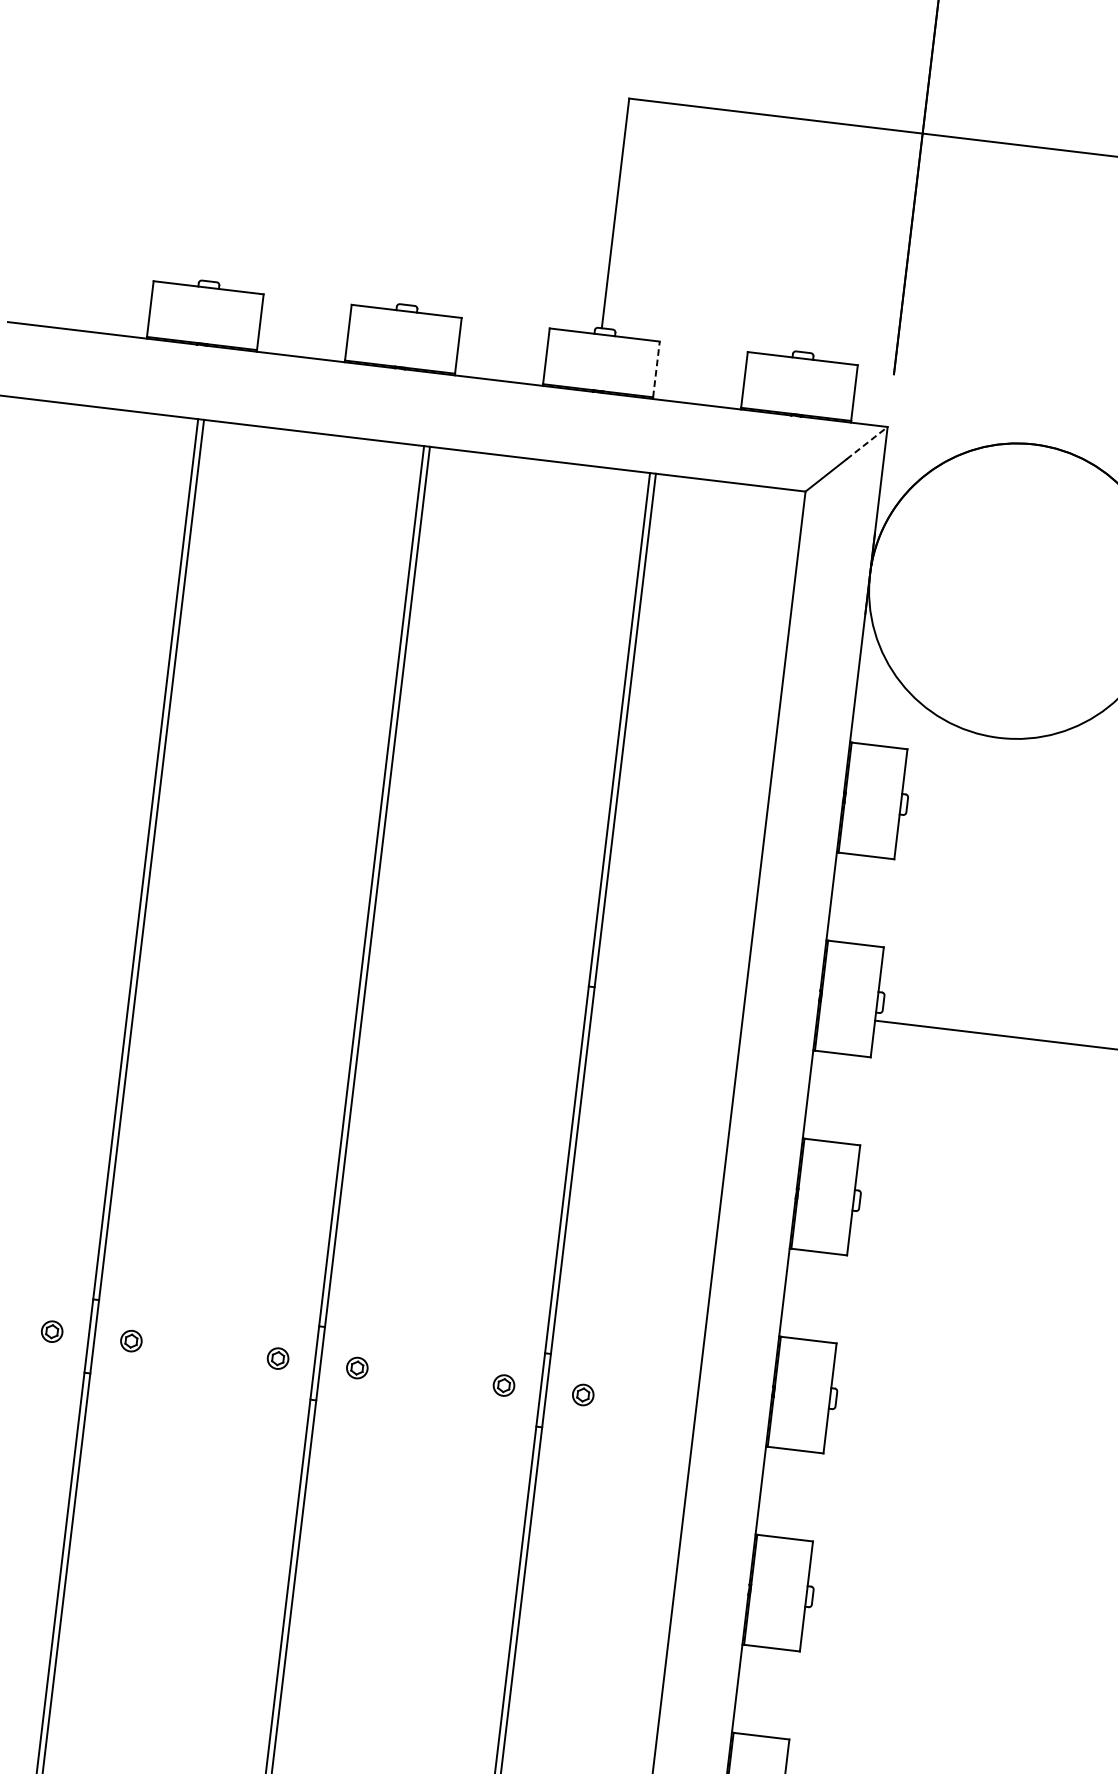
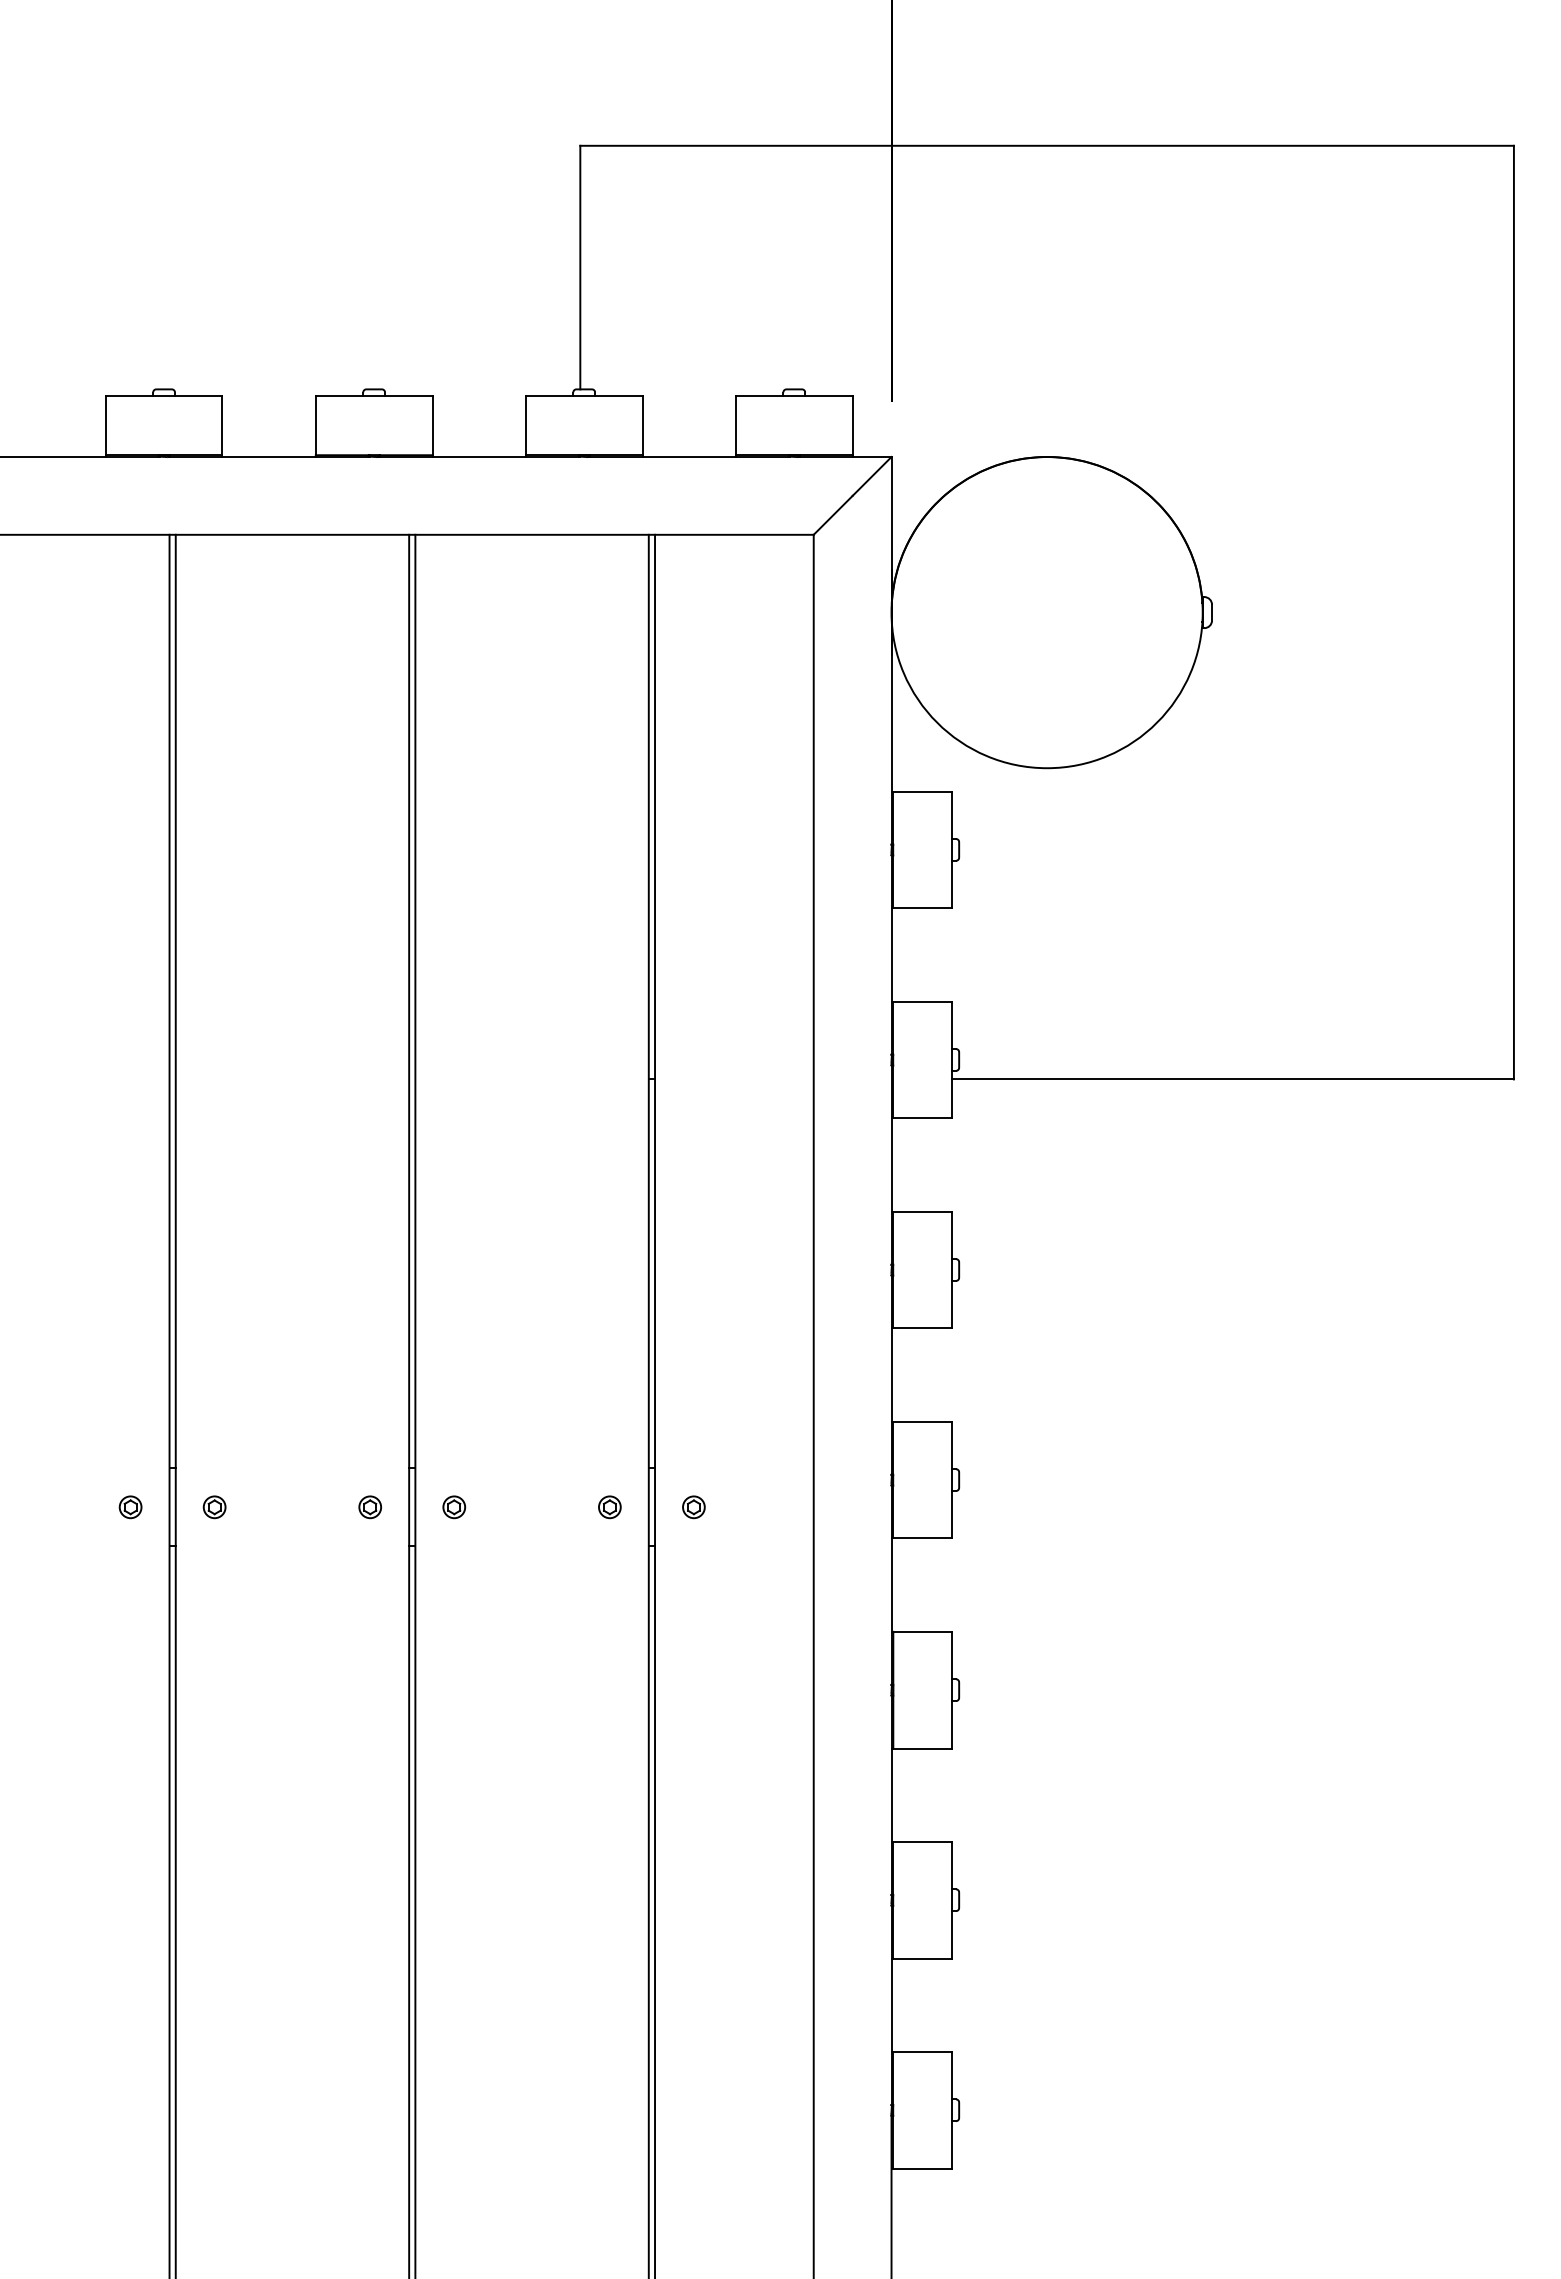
line: (656, 369) -> (642, 425), dashed -> solid
line: (867, 443) -> (872, 476), dashed -> solid

